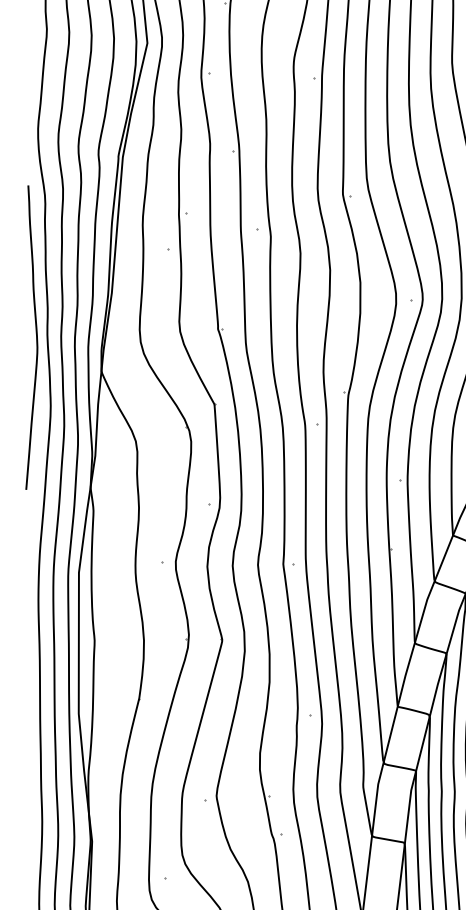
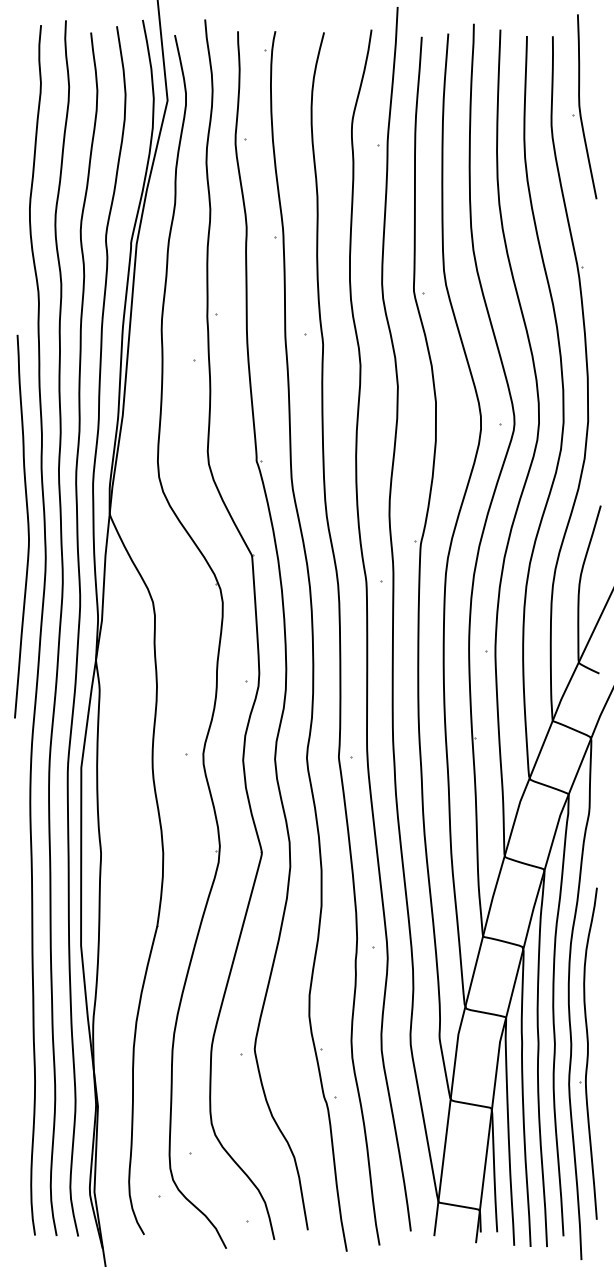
curve: (36, 337) -> (27, 526), moved

